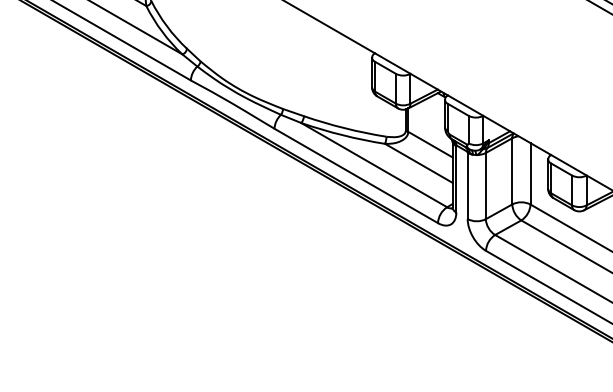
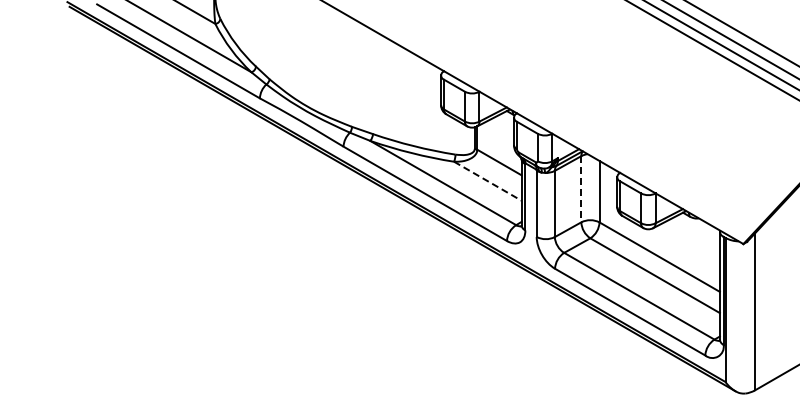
line: (418, 163) -> (487, 181), solid -> dashed
line: (512, 171) -> (581, 189), solid -> dashed

